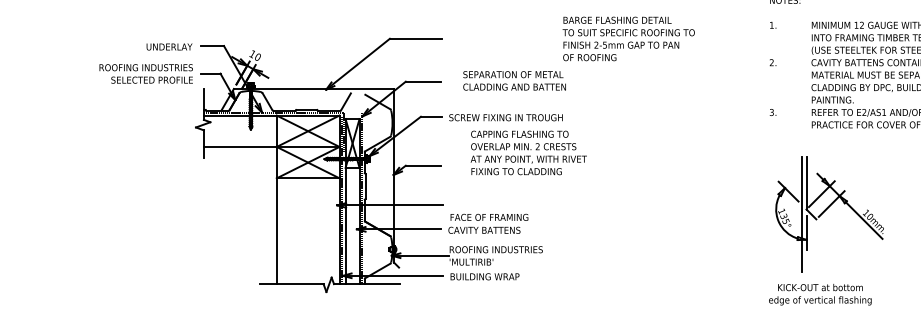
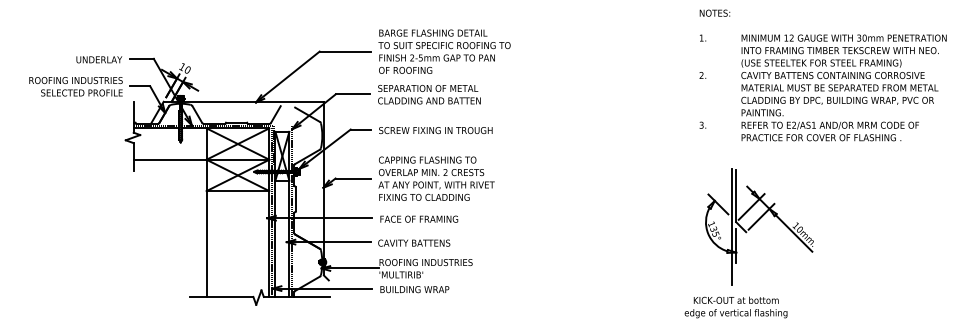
text: (628, 38) -> (444, 51), moved
text: (514, 80) -> (429, 94), moved
text: (528, 152) -> (436, 178), moved
text: (489, 216) -> (419, 218), moved
text: (819, 294) -> (735, 307), moved

